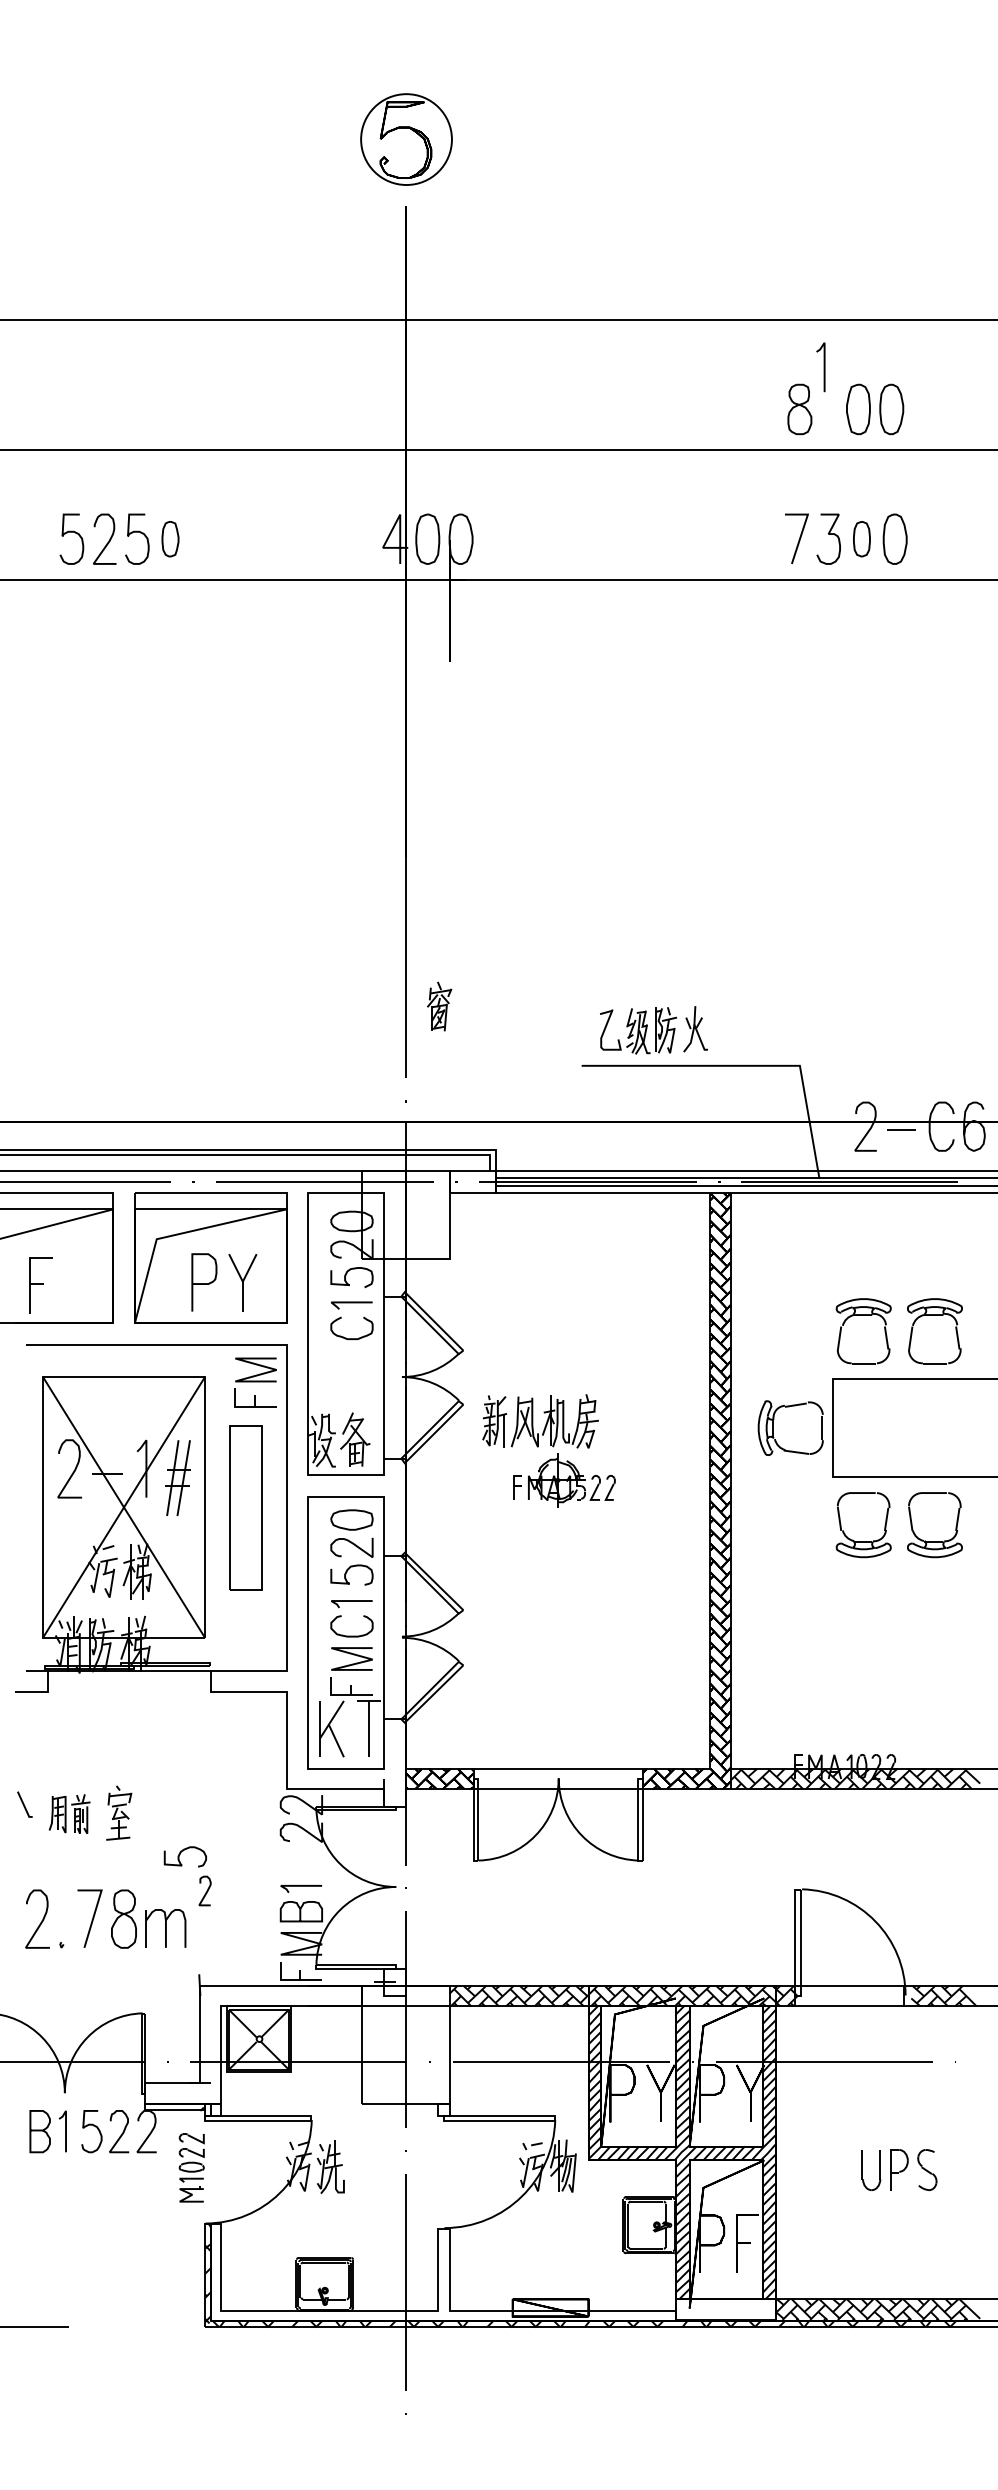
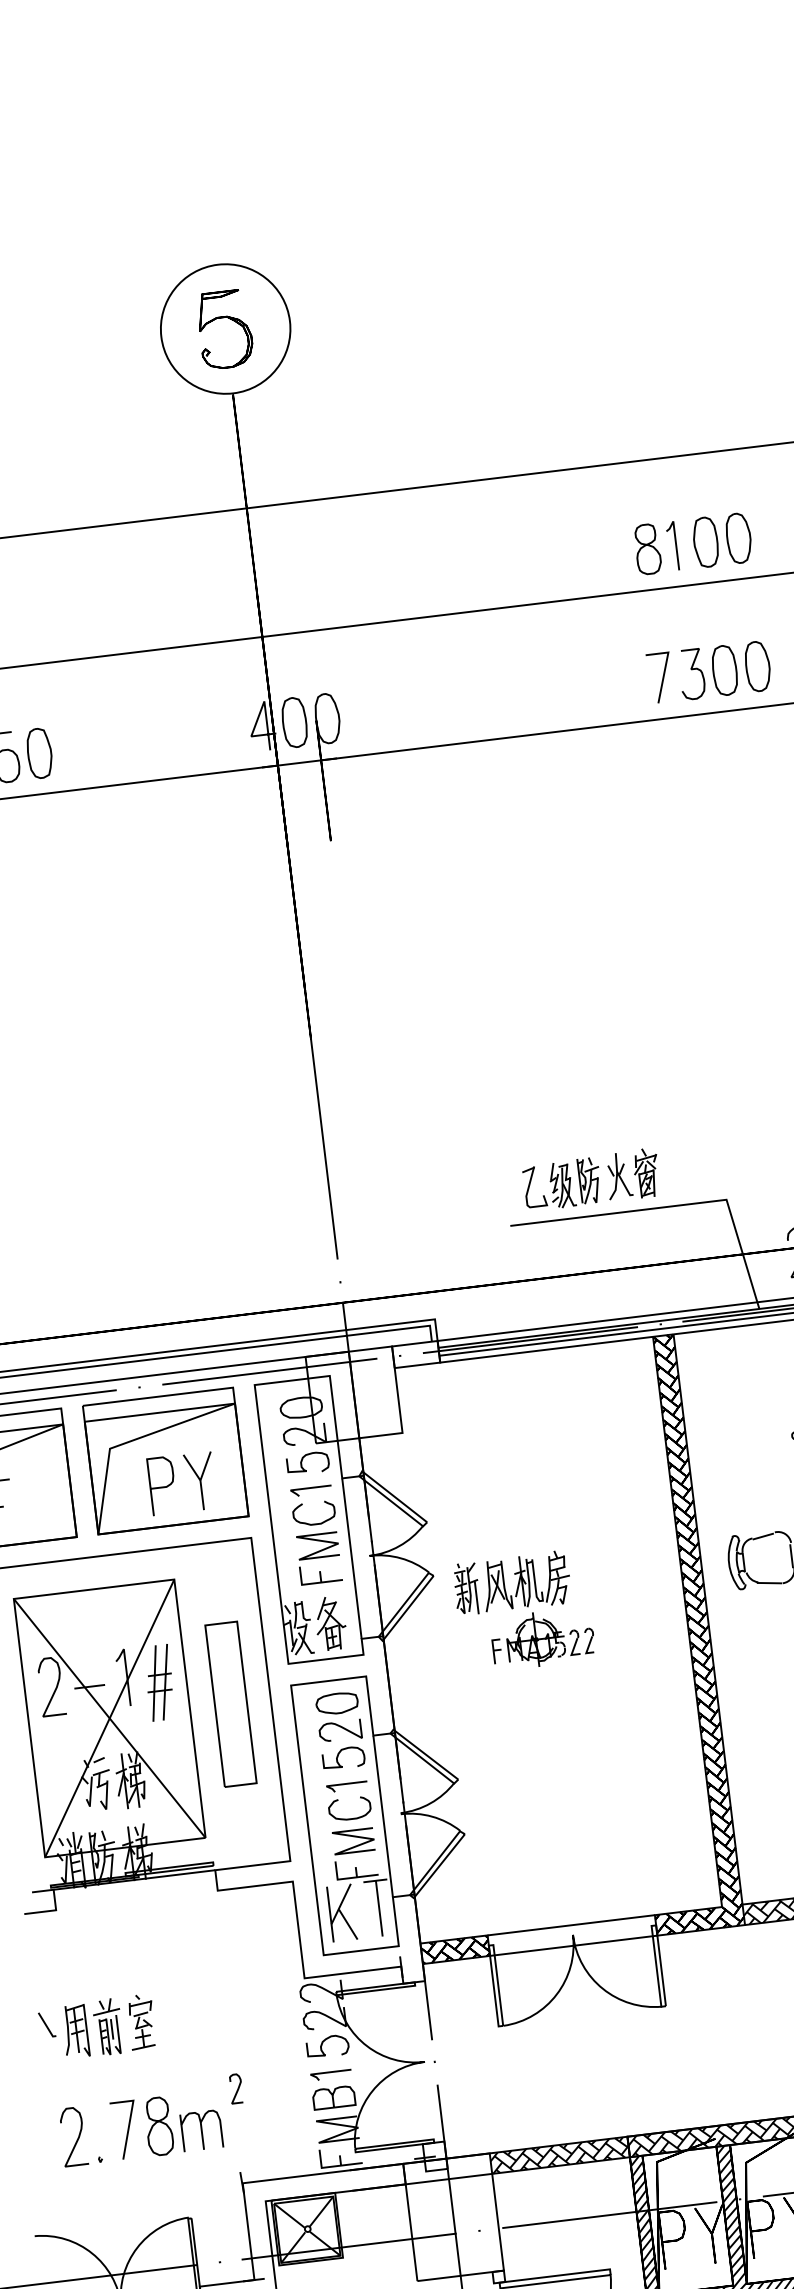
circle: (406, 139) -> (225, 328), size x1.43
line: (823, 367) -> (675, 546), moved
part: (170, 538) -> (39, 752), size x1.43
part: (861, 538) -> (724, 669), size x1.43
part: (439, 1006) -> (646, 1172), moved
part: (255, 1382) -> (319, 1558), moved
part: (69, 1813) -> (92, 2028), size x1.43
curve: (180, 1855) -> (322, 2045), moved

